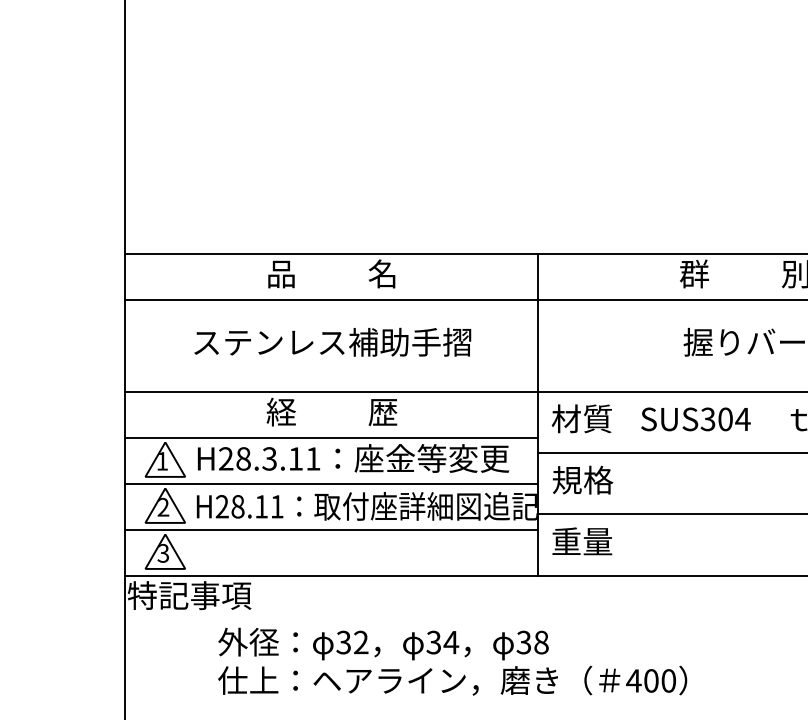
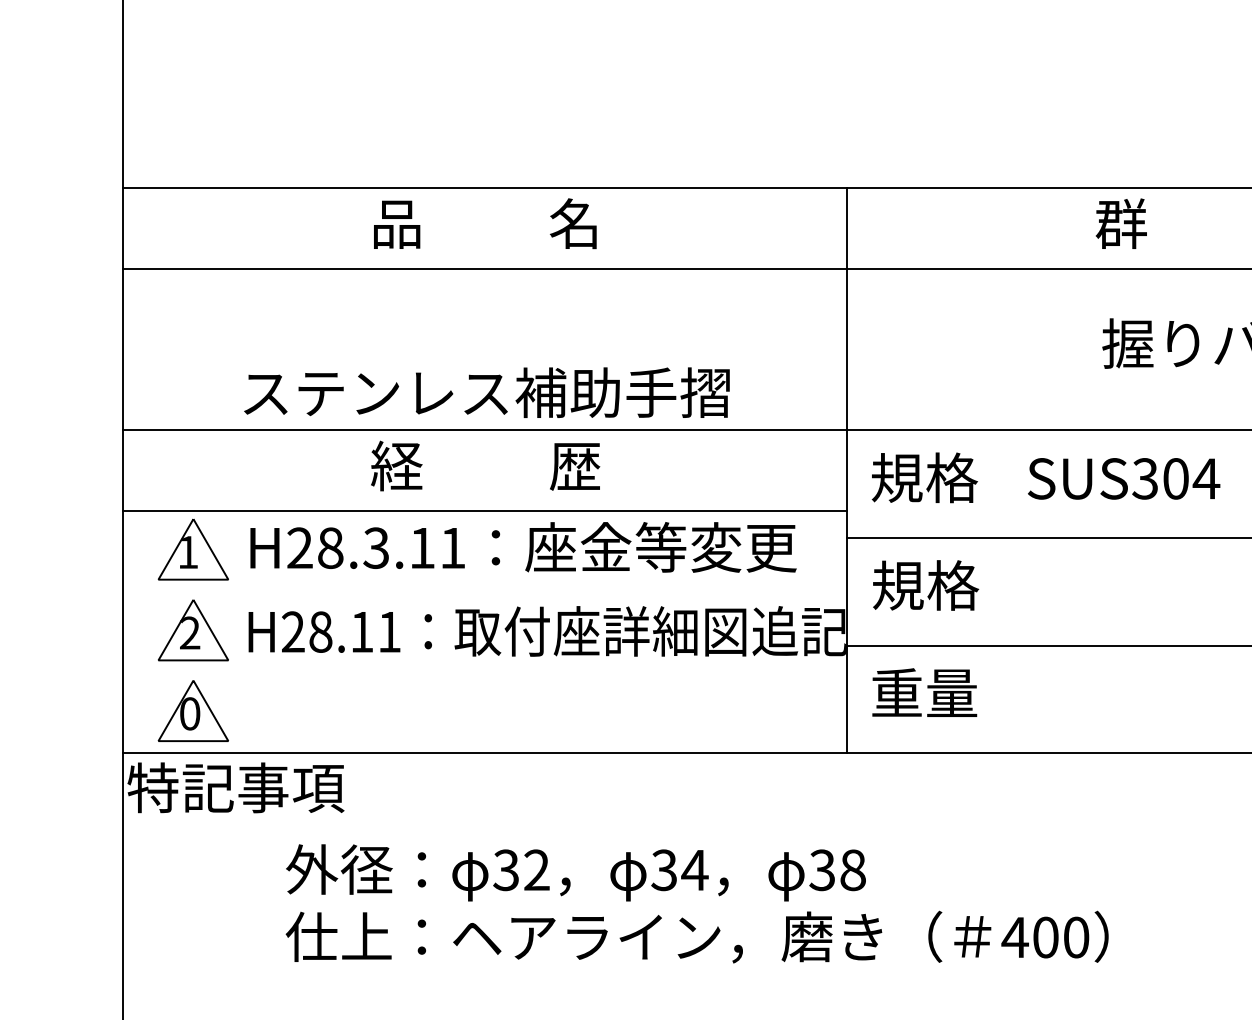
text: (332, 341) -> (486, 391), moved
text: (581, 418) -> (923, 477), 材質 -> 規格
line: (331, 483) -> (484, 591), removed
line: (331, 529) -> (484, 671), removed
text: (163, 553) -> (190, 714), 3 -> 0

